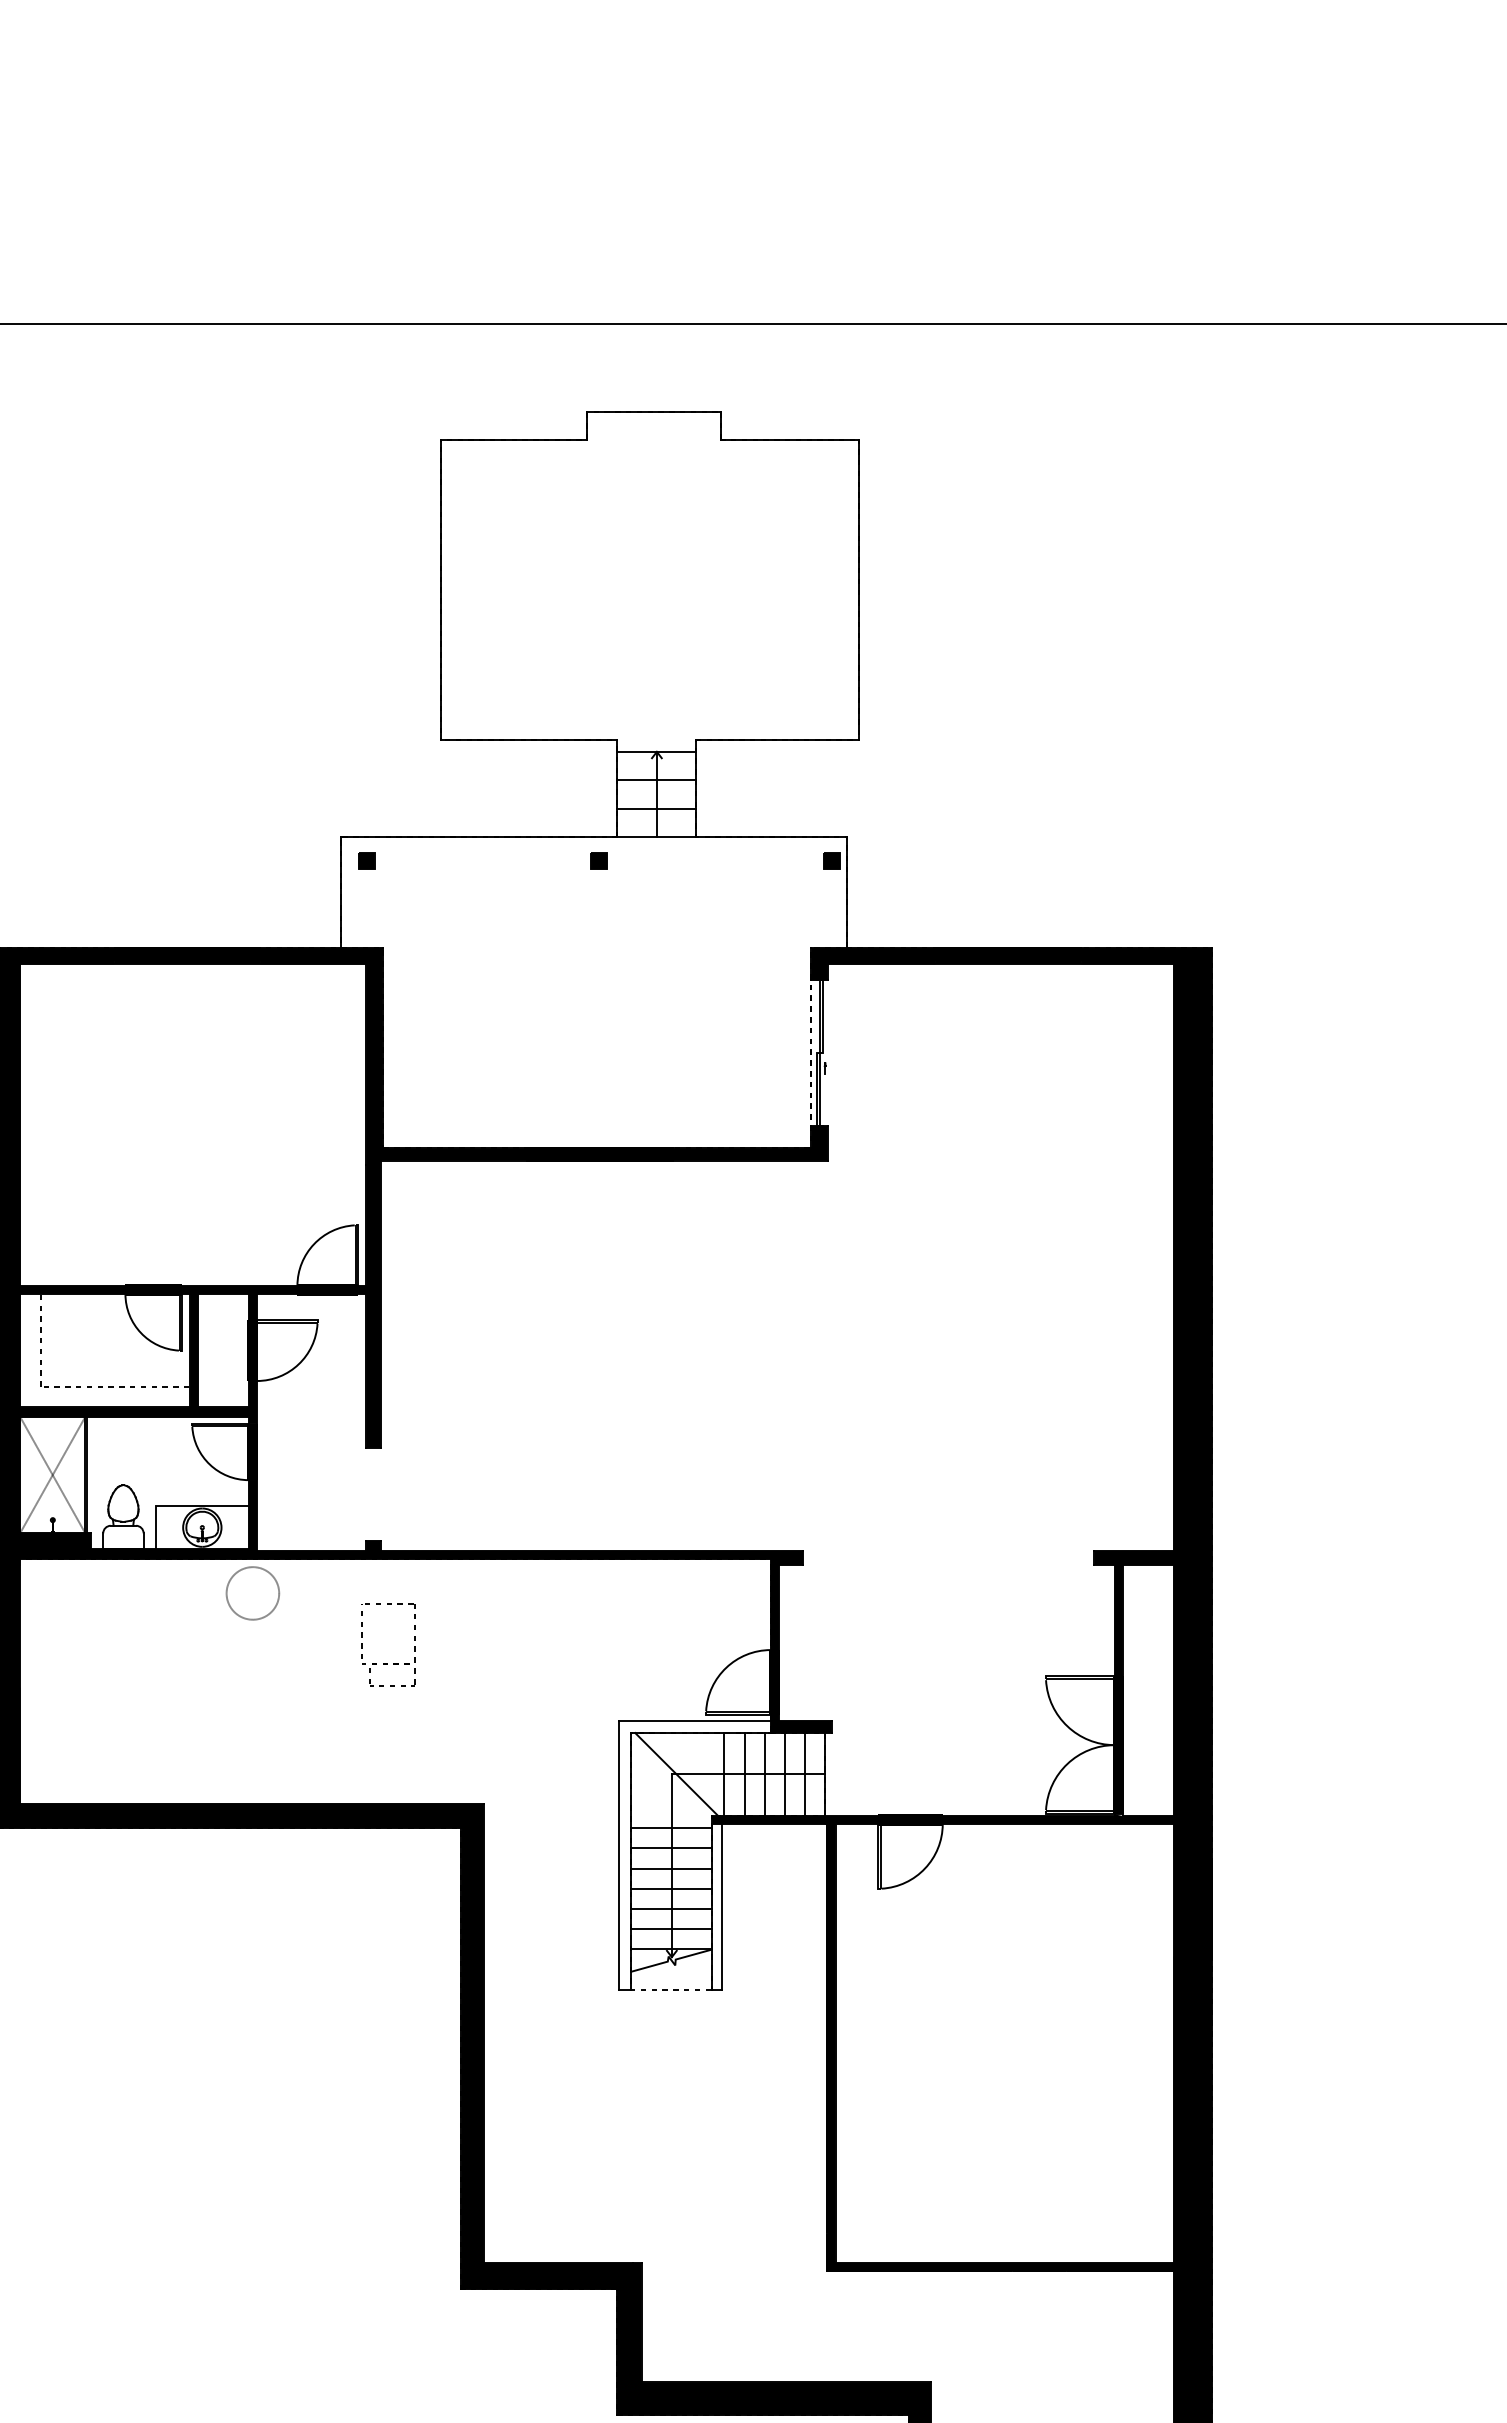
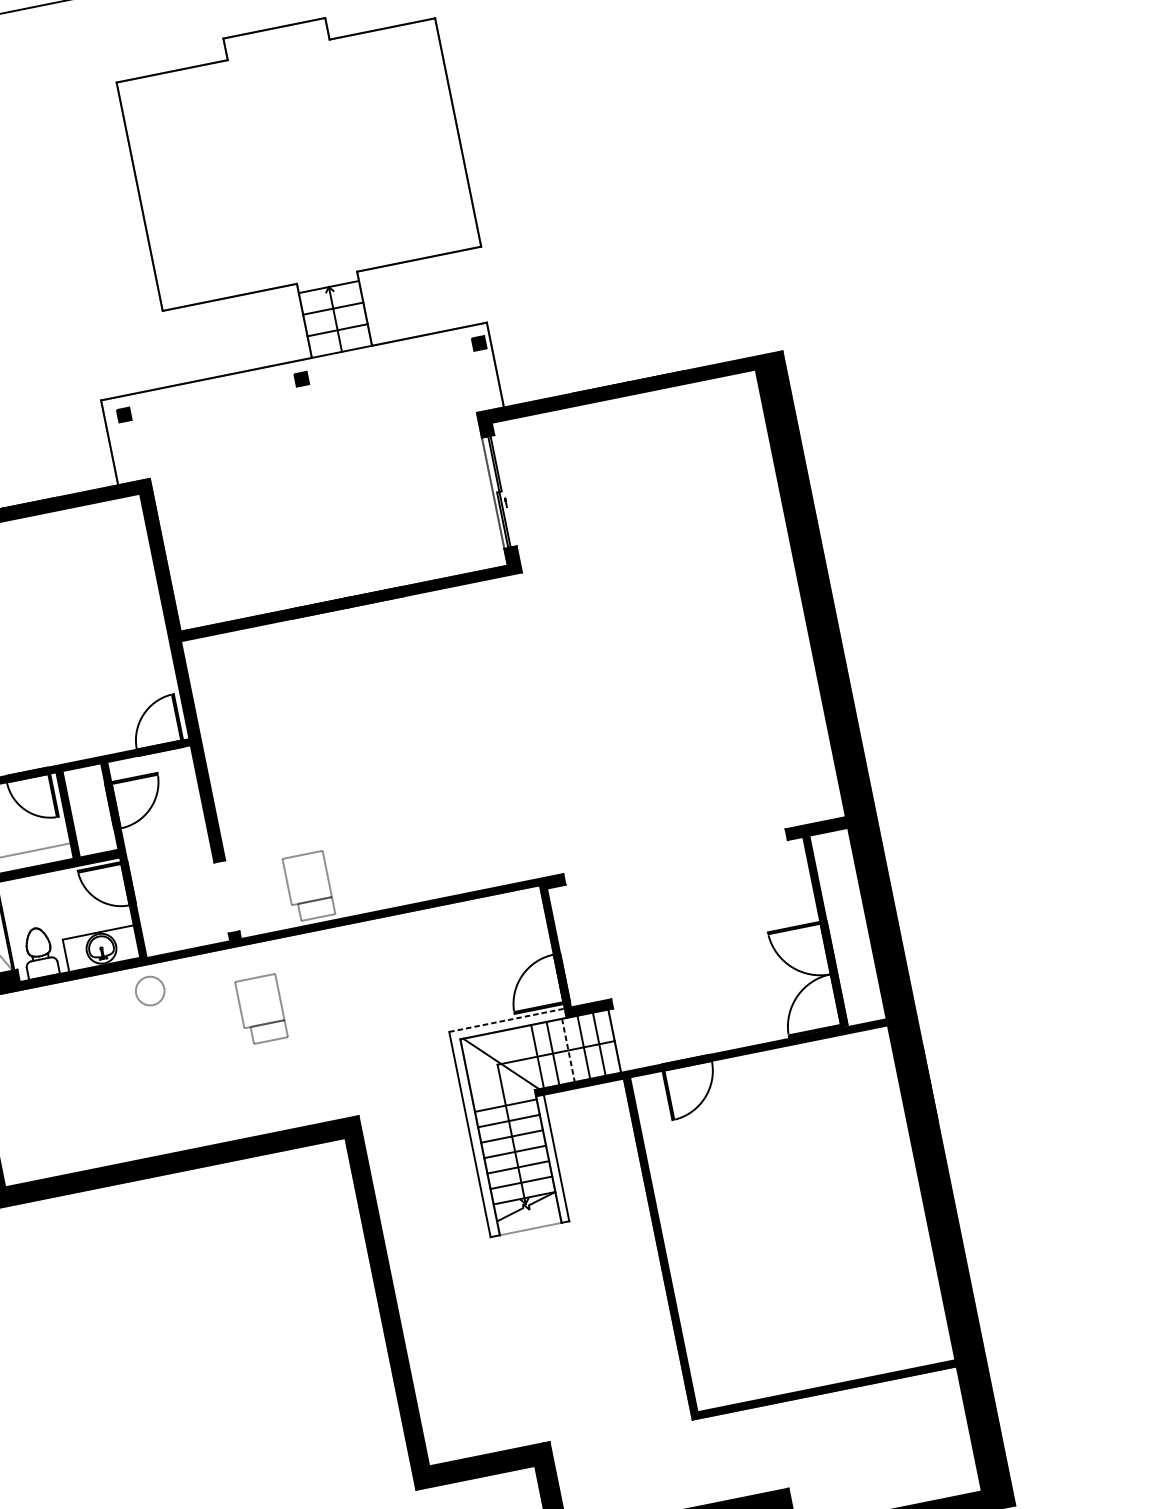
part: (478, 1520) -> (311, 900), added
circle: (252, 1593) -> (149, 991), size x0.7
line: (695, 1720) -> (507, 1019), solid -> dashed
line: (764, 1774) -> (568, 1050), solid -> dashed

